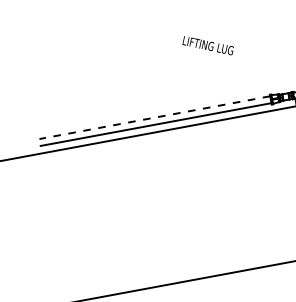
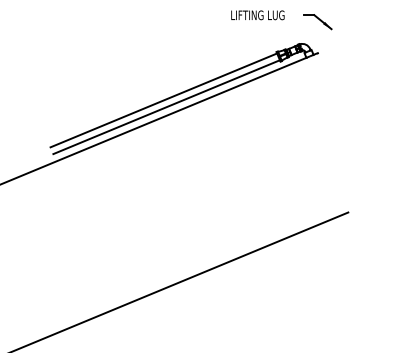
text: (207, 45) -> (257, 15), moved
line: (154, 117) -> (163, 100), dashed -> solid

